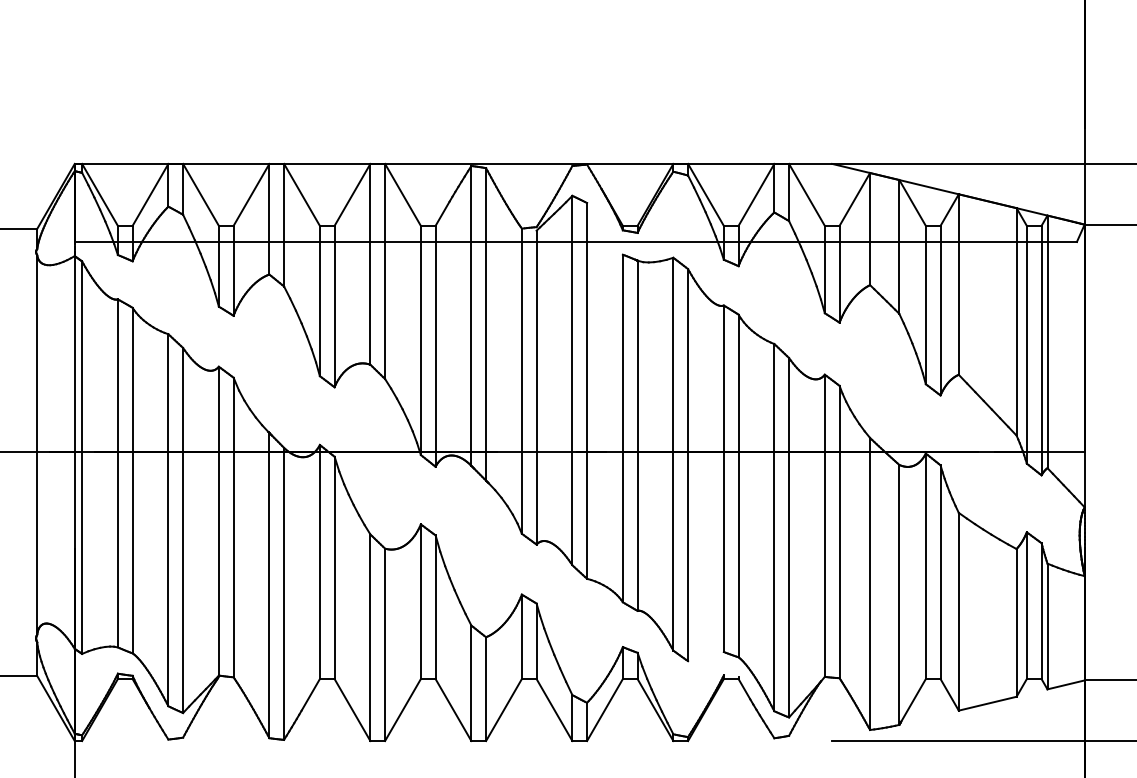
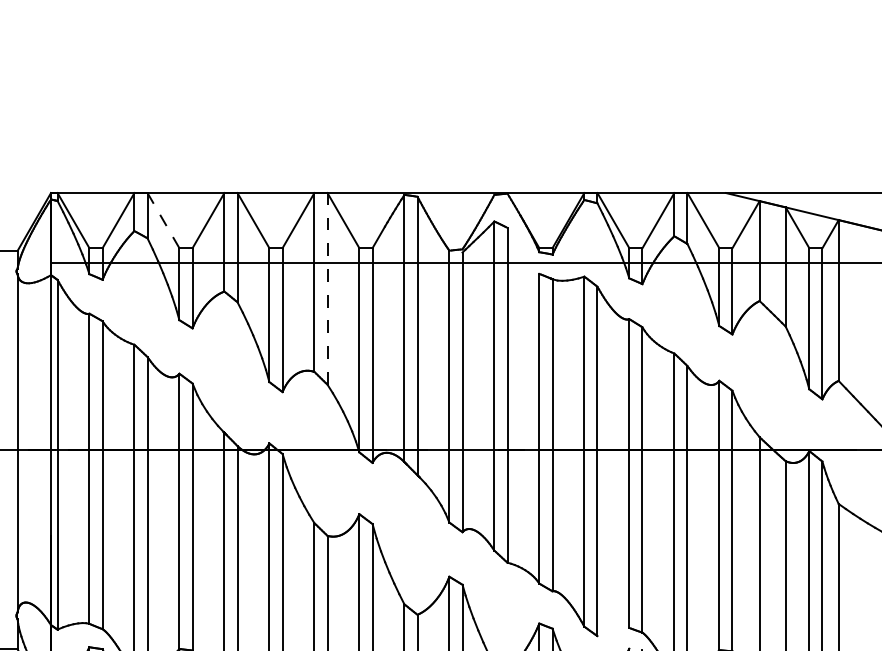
line: (201, 194) -> (163, 220), solid -> dashed
line: (385, 271) -> (327, 288), solid -> dashed

